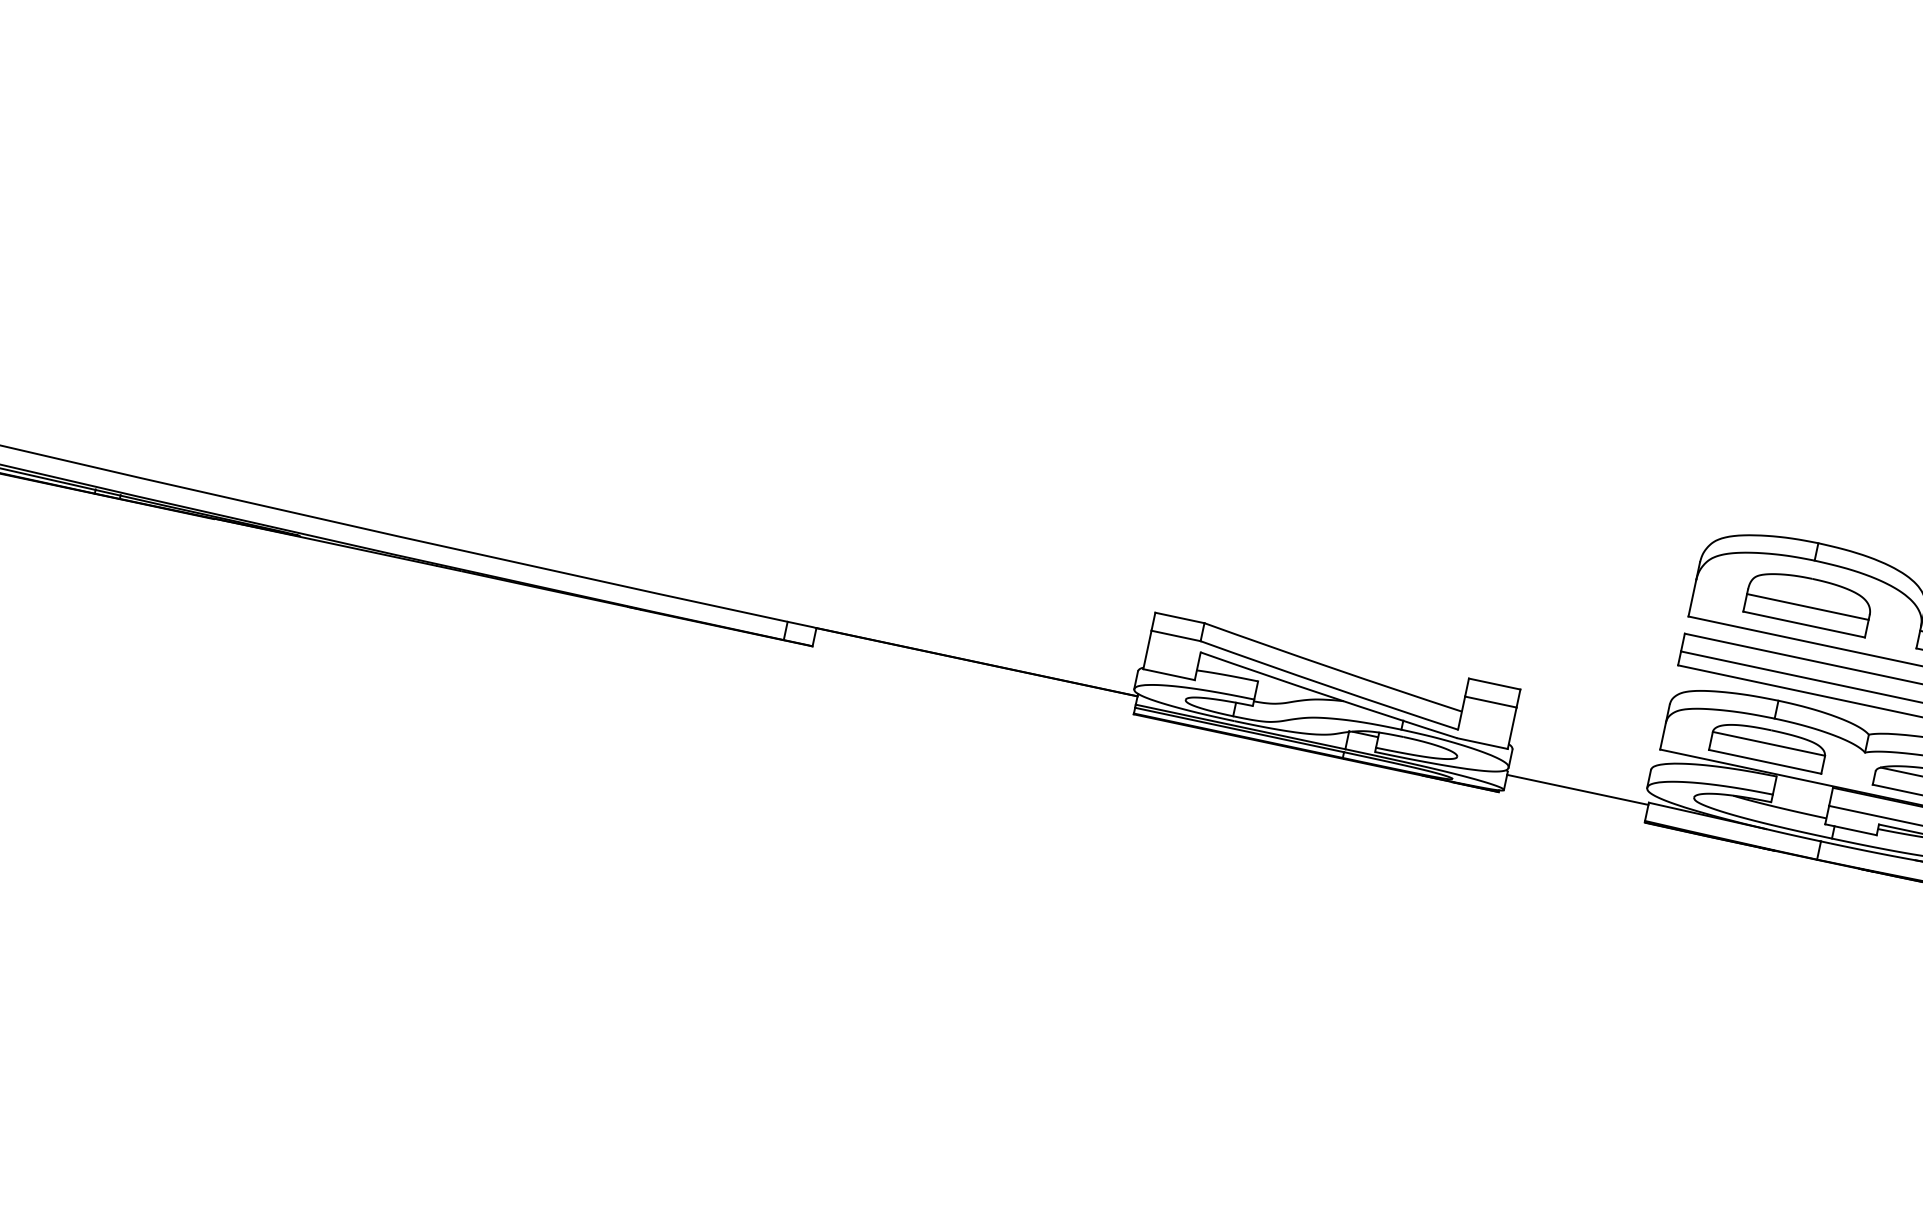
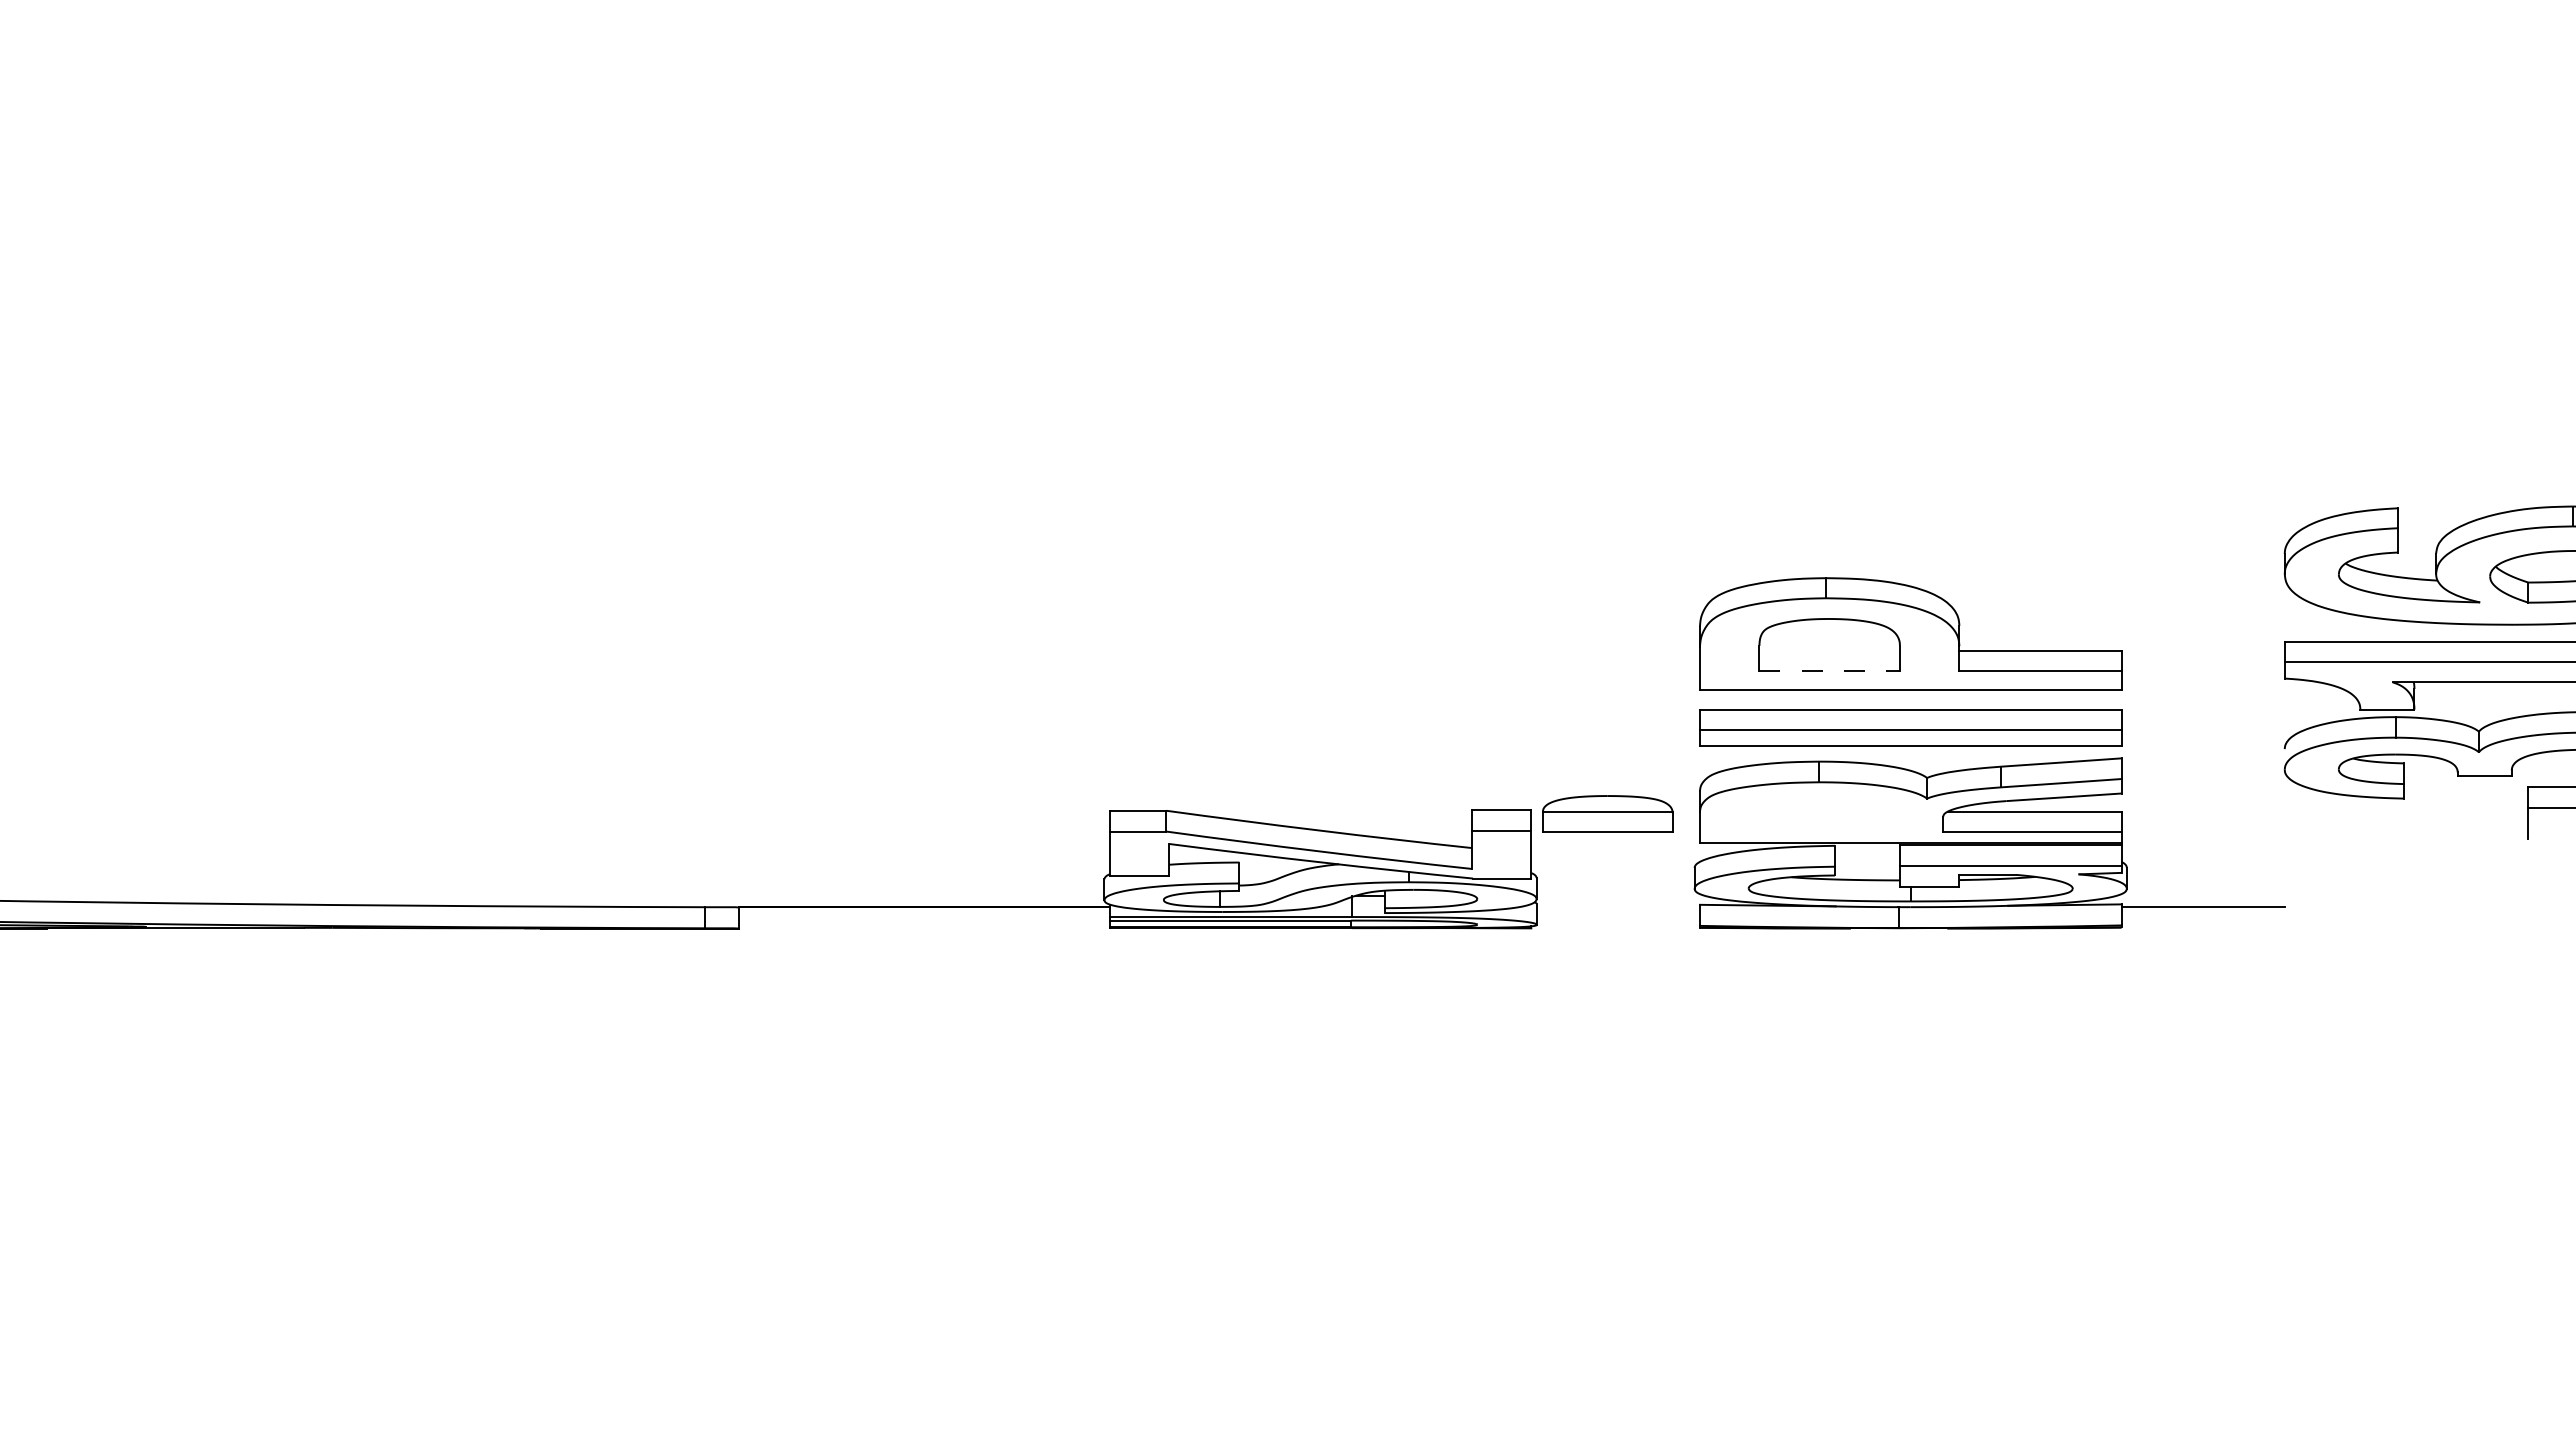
line: (1807, 607) -> (1829, 651), removed
line: (1804, 624) -> (1830, 671), solid -> dashed
part: (1768, 745) -> (1607, 813), moved
line: (1577, 789) -> (1617, 907), removed

